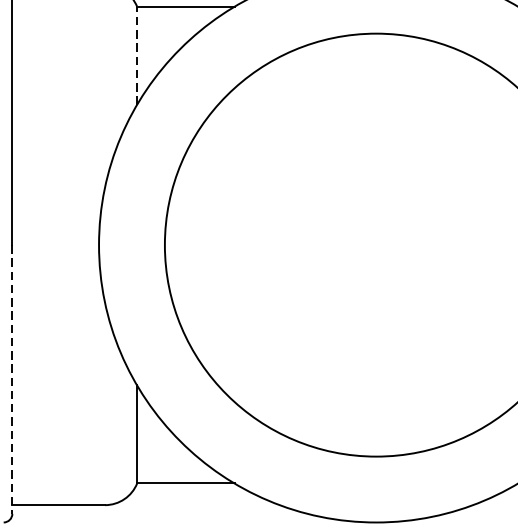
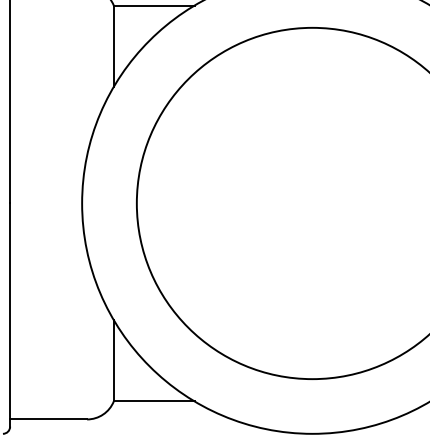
line: (136, 56) -> (113, 46), dashed -> solid
line: (12, 379) -> (10, 315), dashed -> solid

